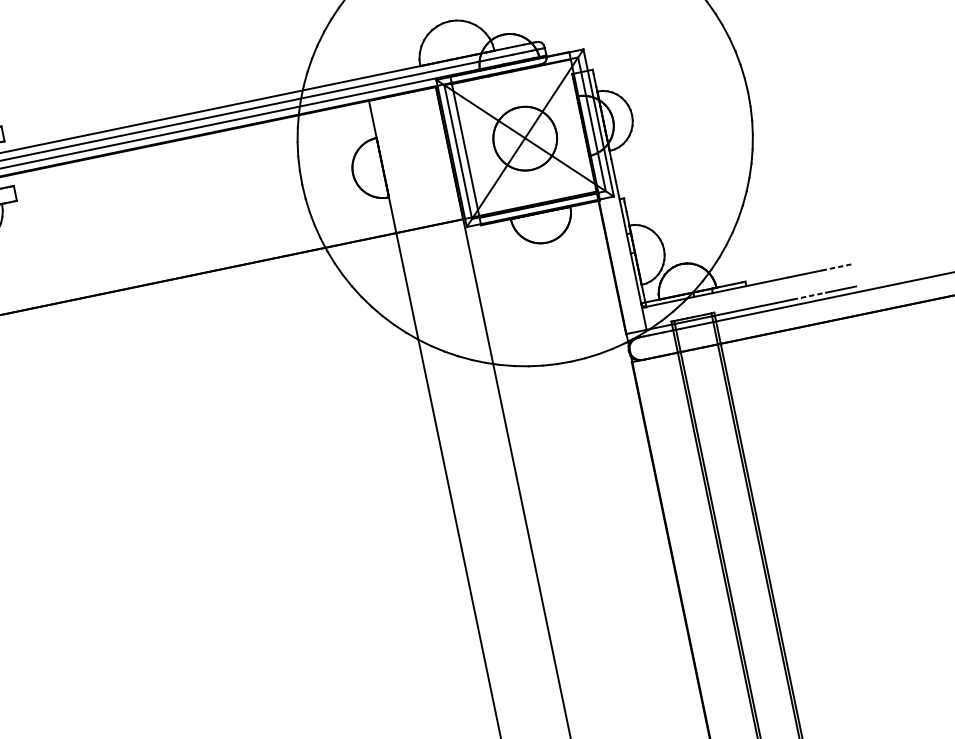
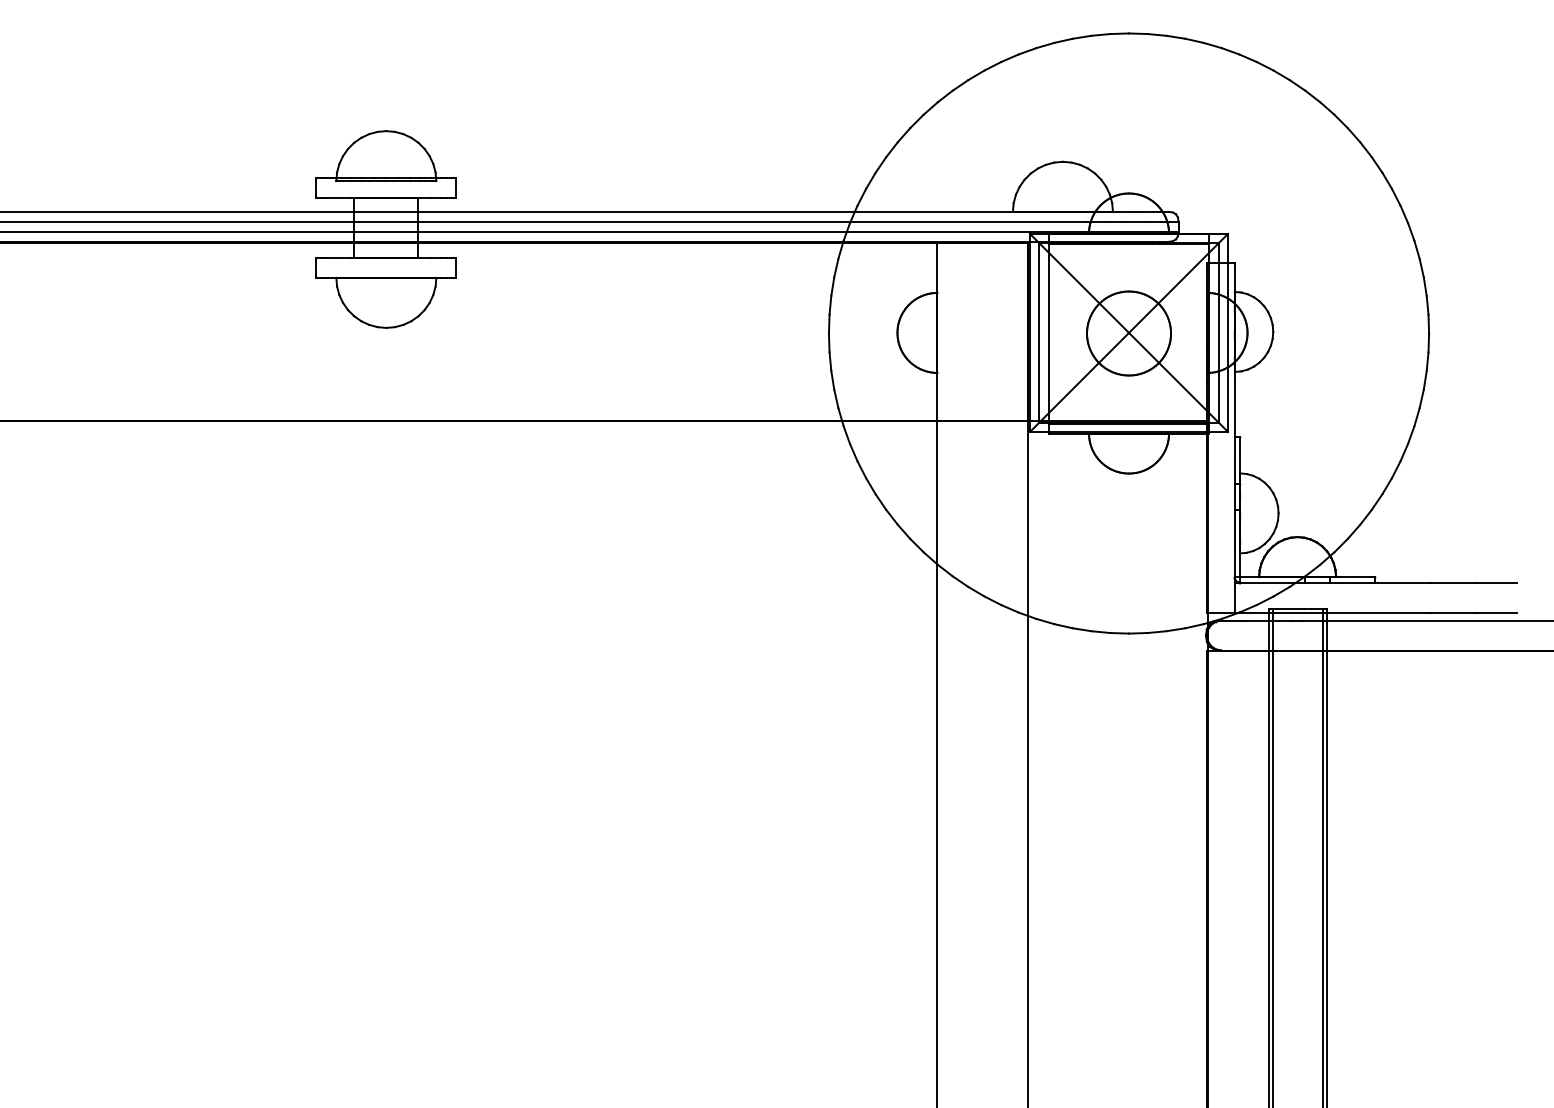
line: (836, 267) -> (1496, 582), dashed -> solid
line: (809, 296) -> (1453, 612), dashed -> solid

